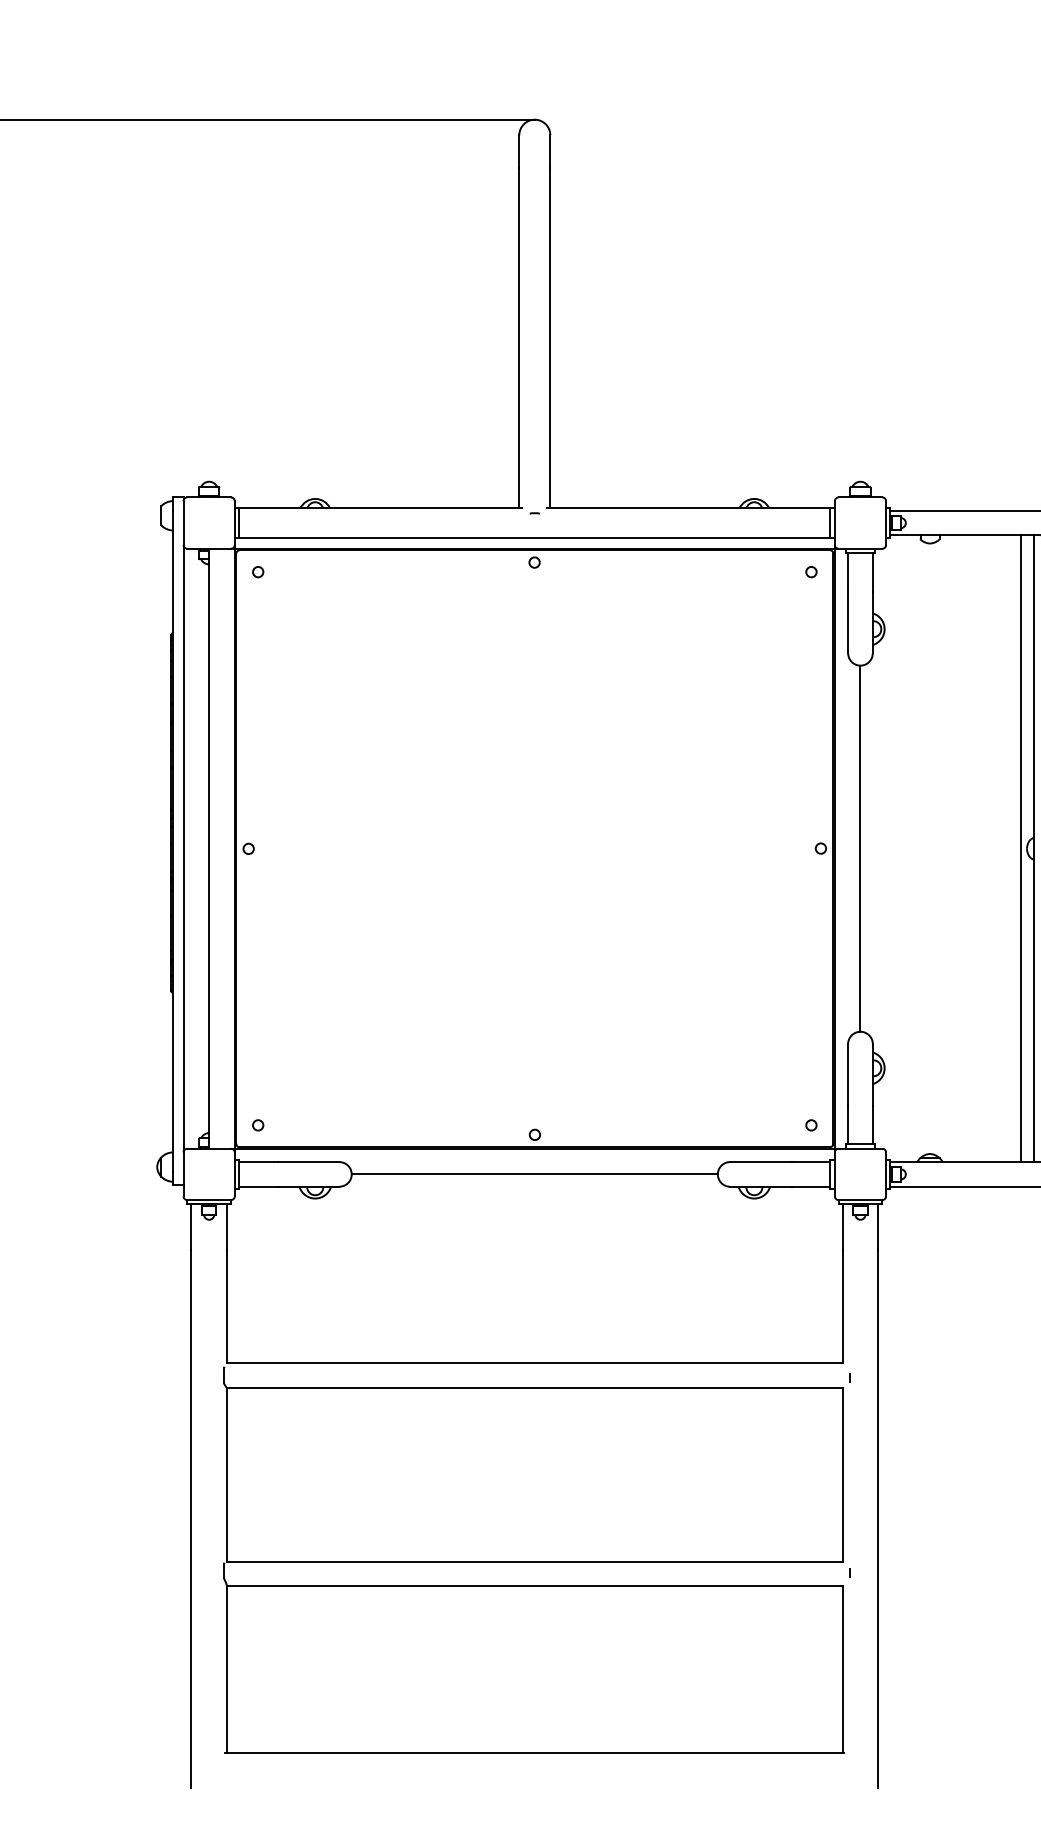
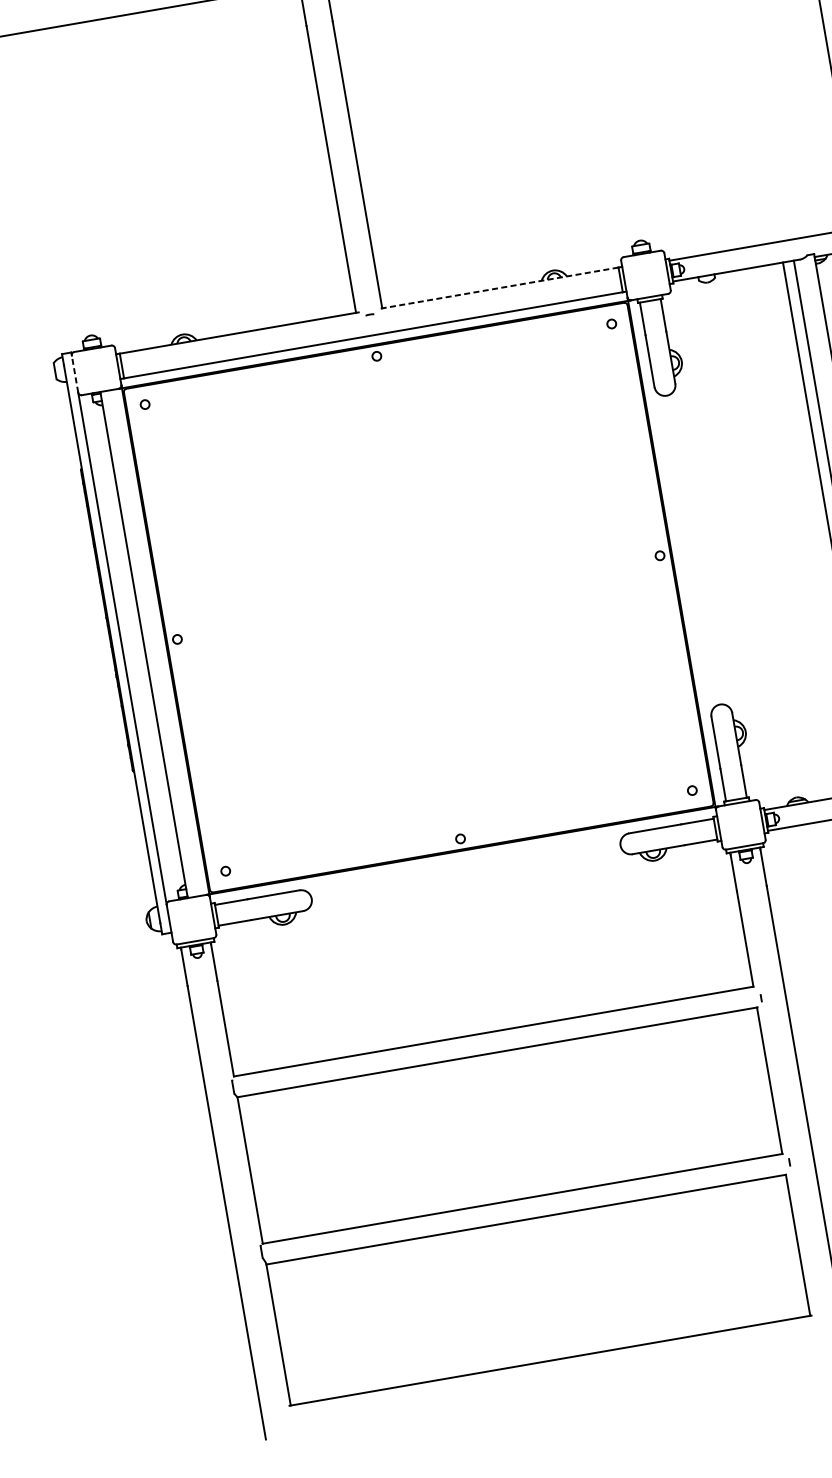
line: (688, 508) -> (498, 288), solid -> dashed
line: (183, 523) -> (75, 374), solid -> dashed
line: (860, 848) -> (693, 549), removed
line: (534, 1174) -> (465, 872), removed

